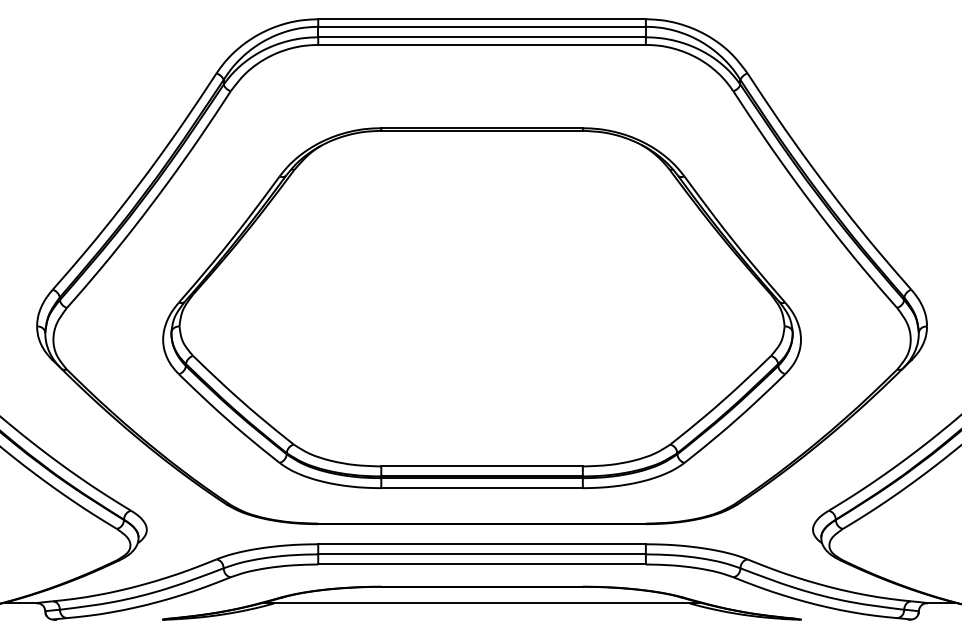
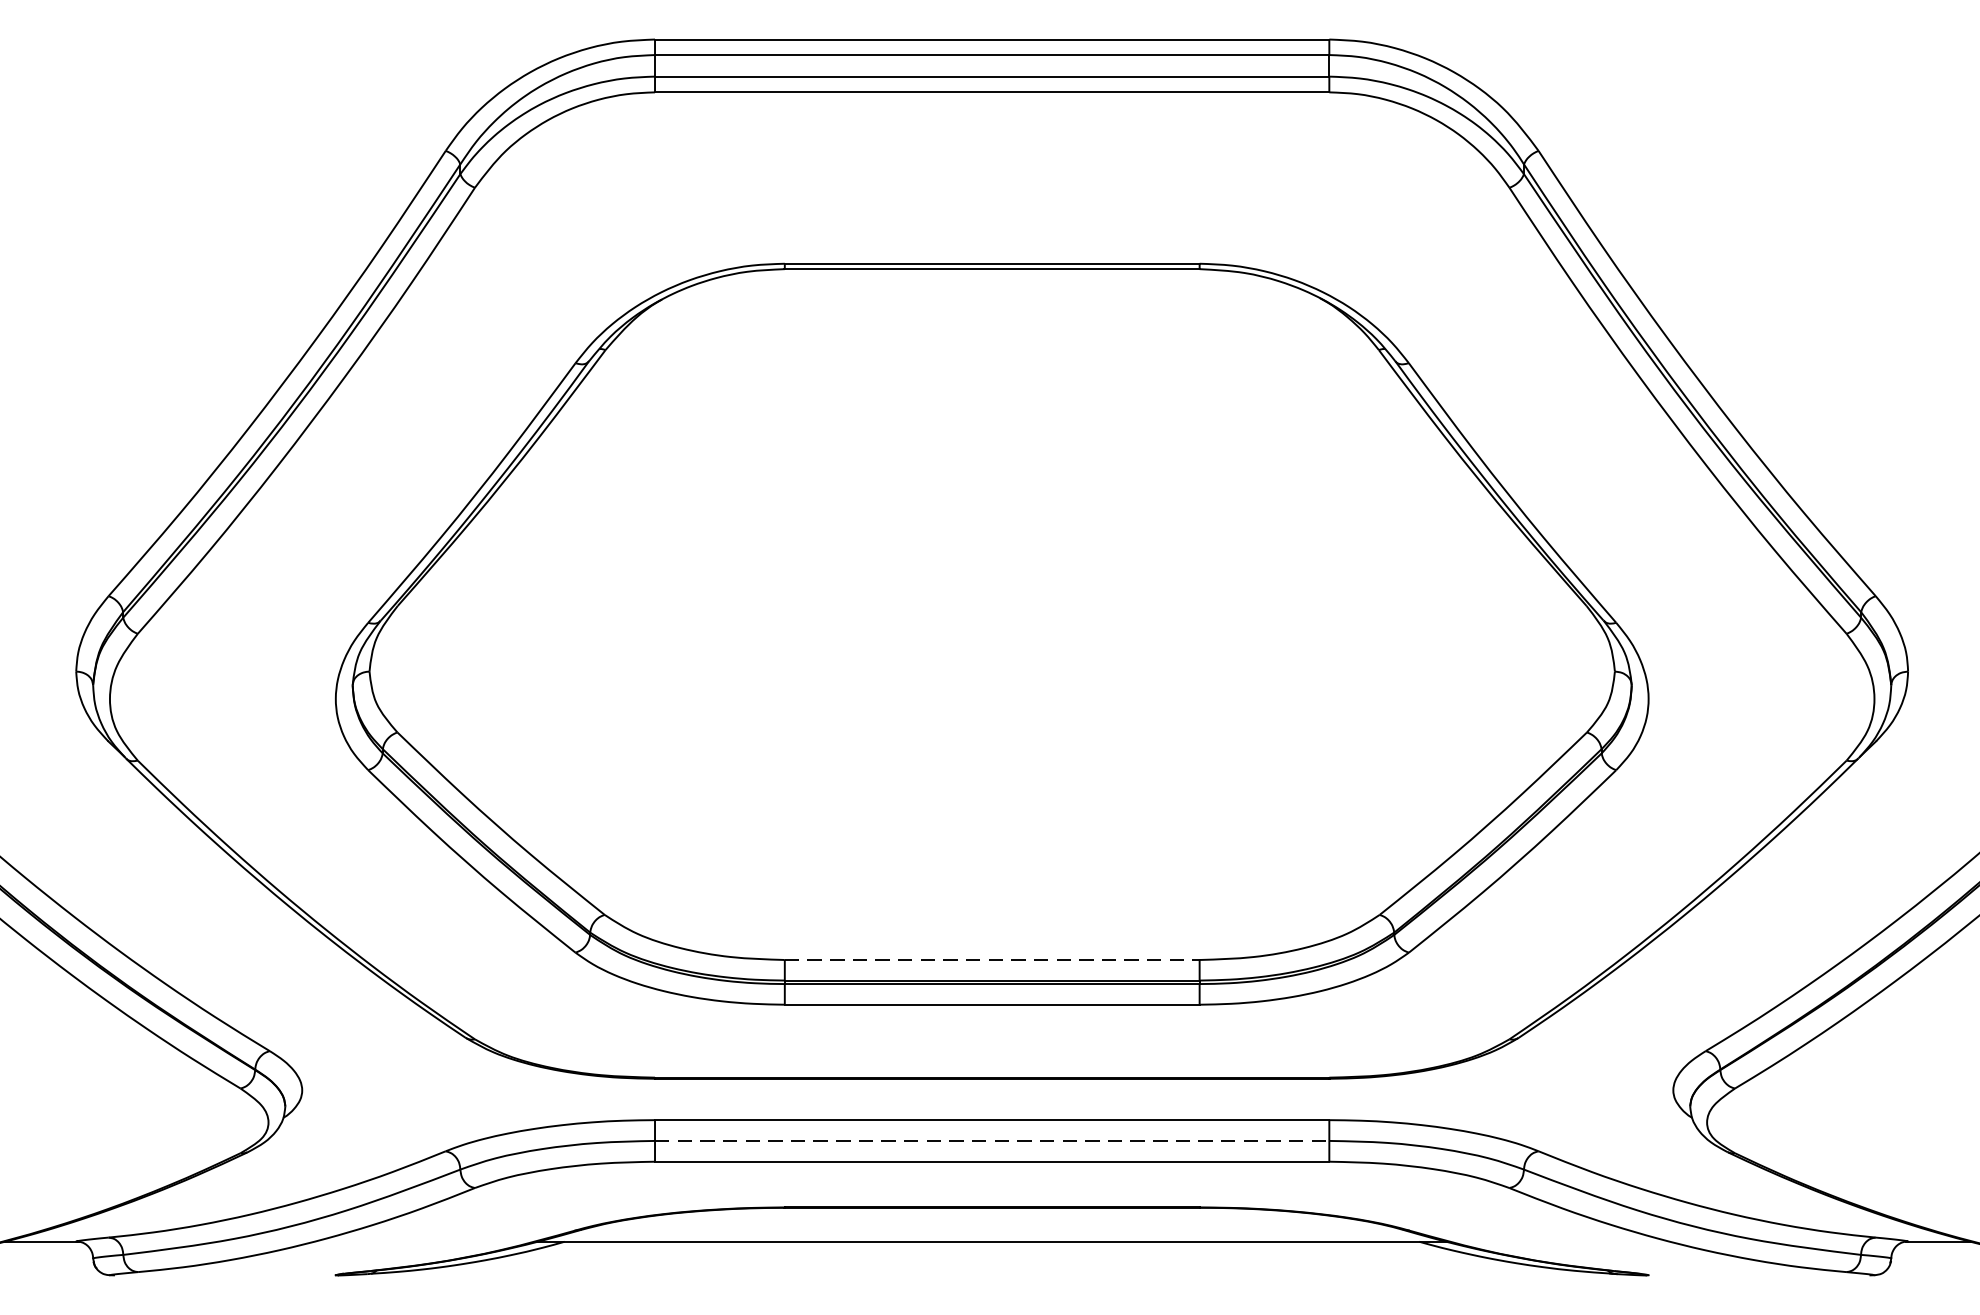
line: (482, 466) -> (993, 960), solid -> dashed
line: (482, 554) -> (993, 1141), solid -> dashed

